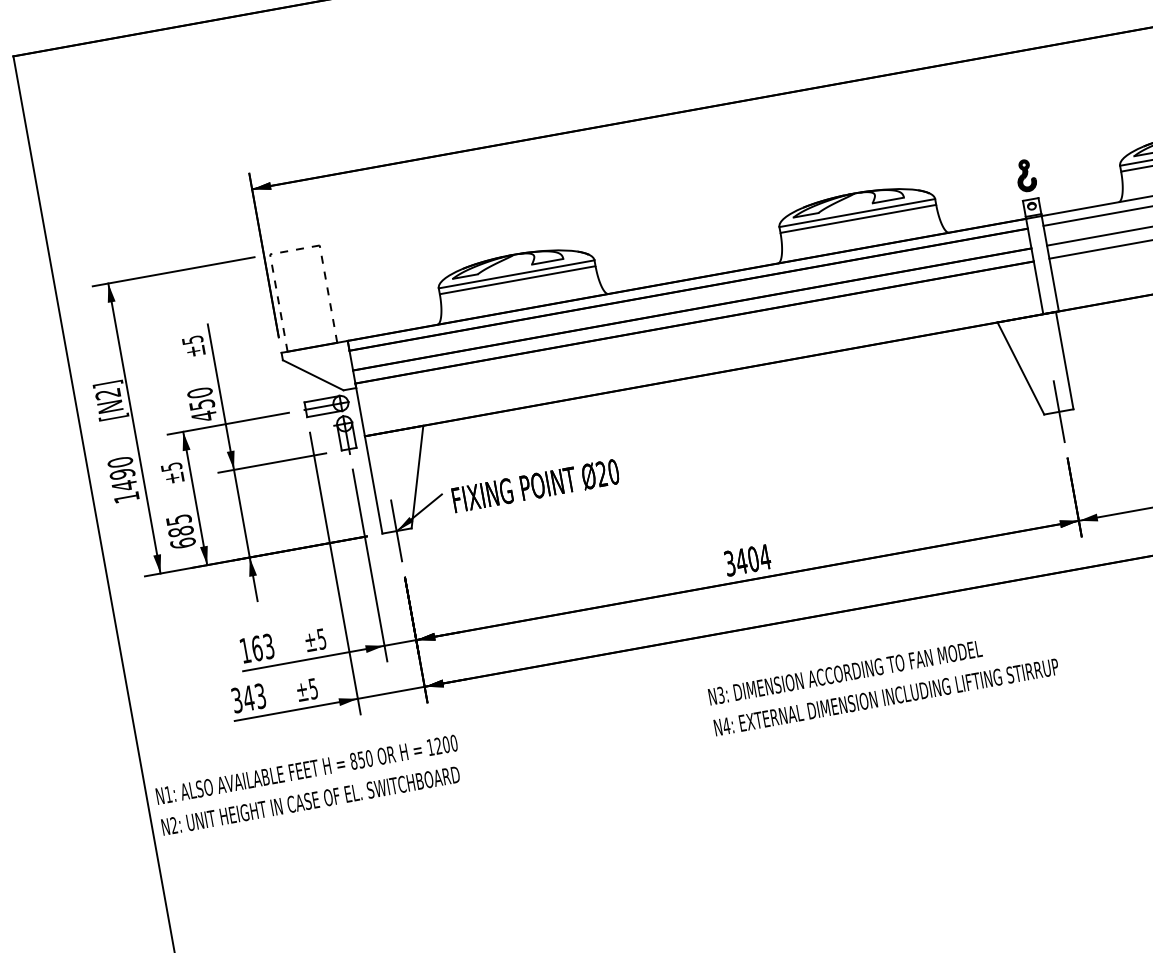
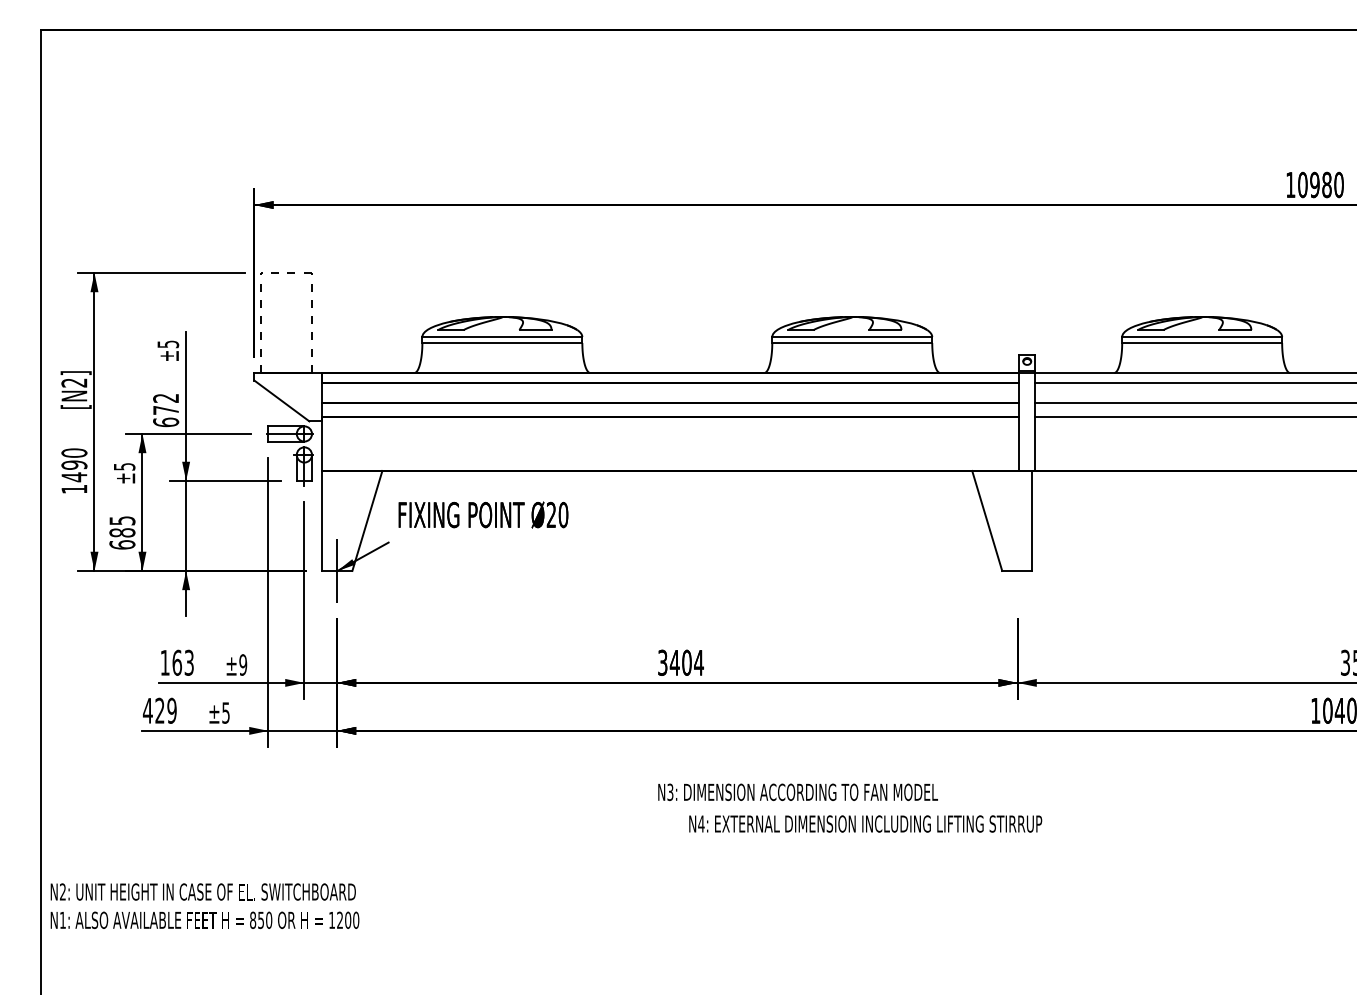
part: (1025, 175) -> (1026, 329), removed
text: (202, 404) -> (166, 410), 450 -> 672
line: (1059, 411) -> (1017, 570), removed
text: (535, 485) -> (483, 514), moved
text: (322, 638) -> (243, 664), ±5 -> ±9
text: (844, 672) -> (797, 791), moved
text: (886, 696) -> (865, 823), moved
text: (248, 698) -> (159, 710), 343 -> 429
text: (306, 769) -> (204, 919), moved
text: (309, 800) -> (202, 891), moved

